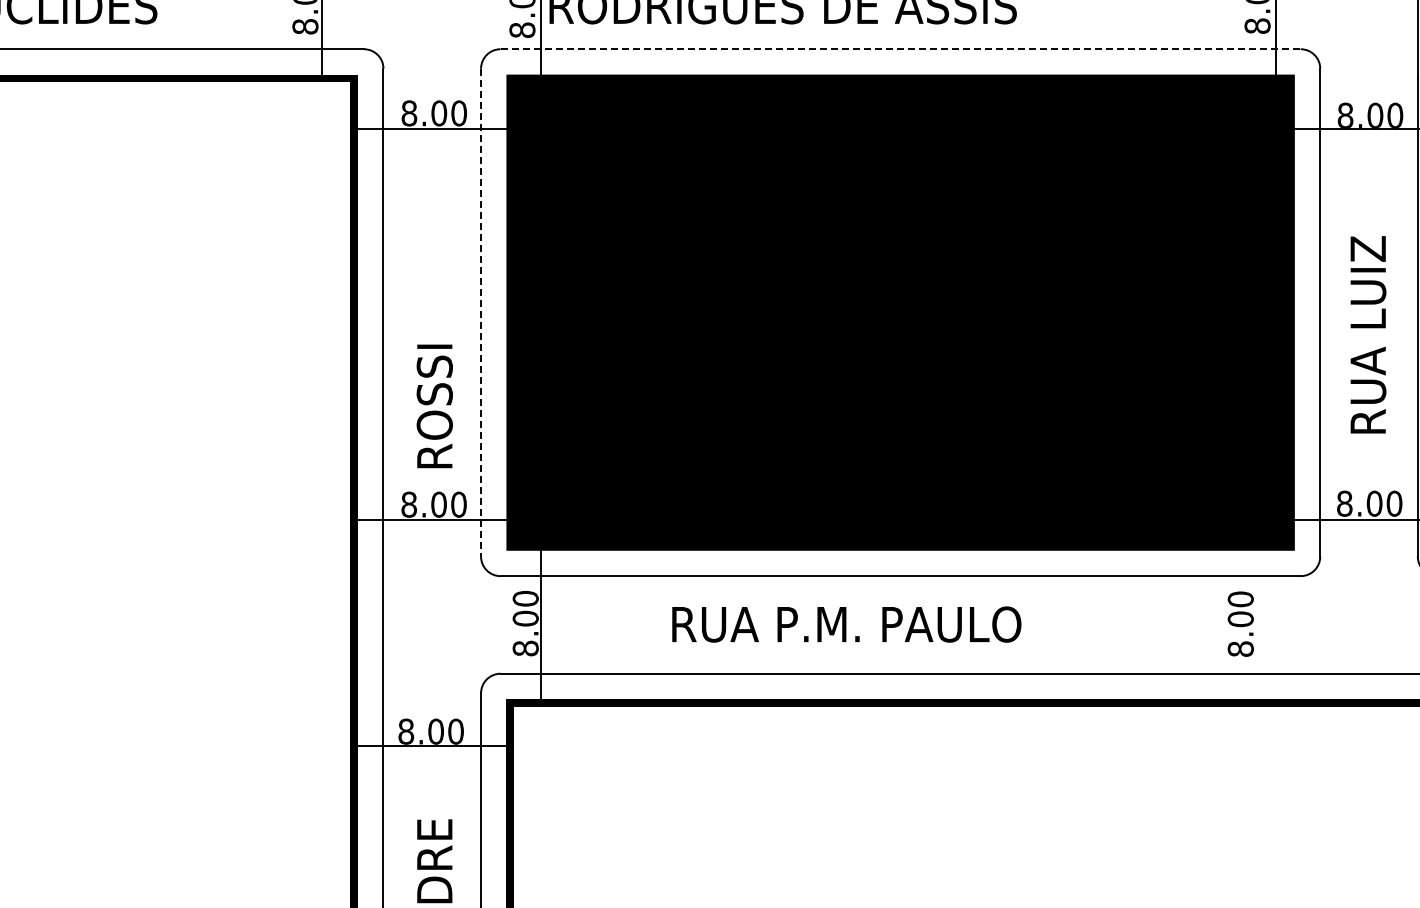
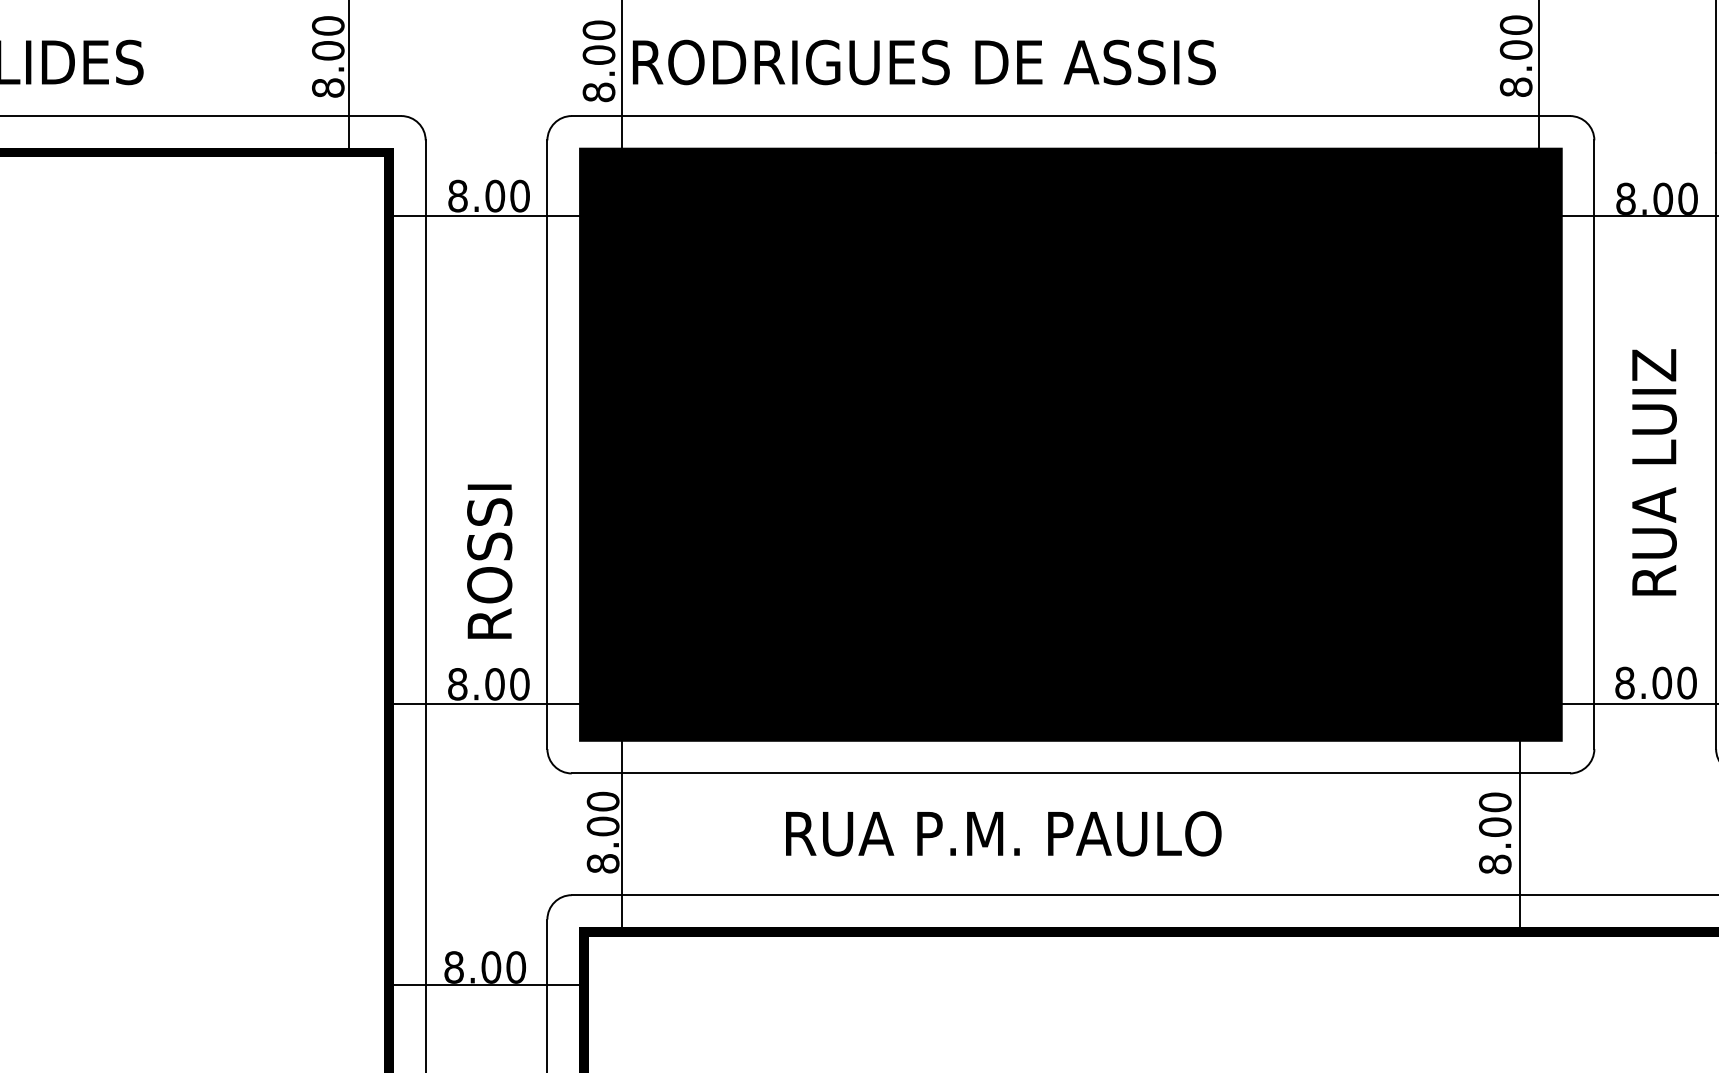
line: (901, 49) -> (1071, 116), dashed -> solid
line: (481, 312) -> (547, 444), dashed -> solid
line: (1260, 624) -> (1519, 833), added

